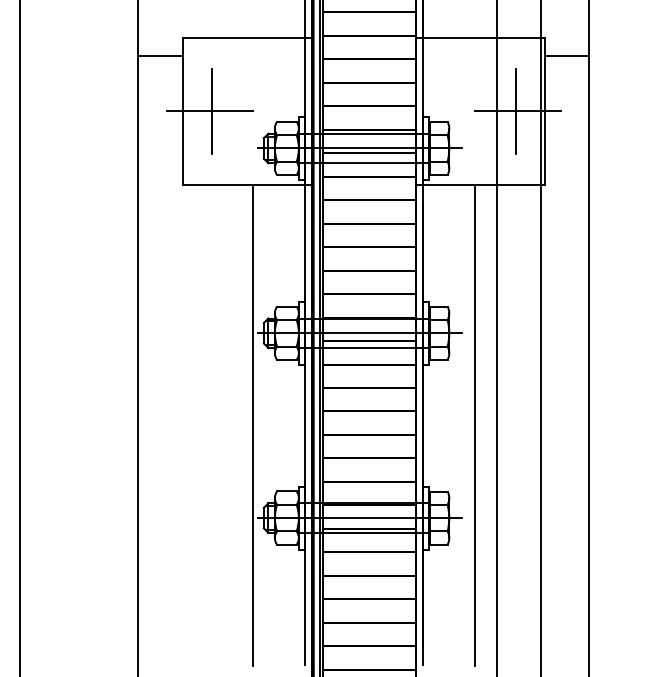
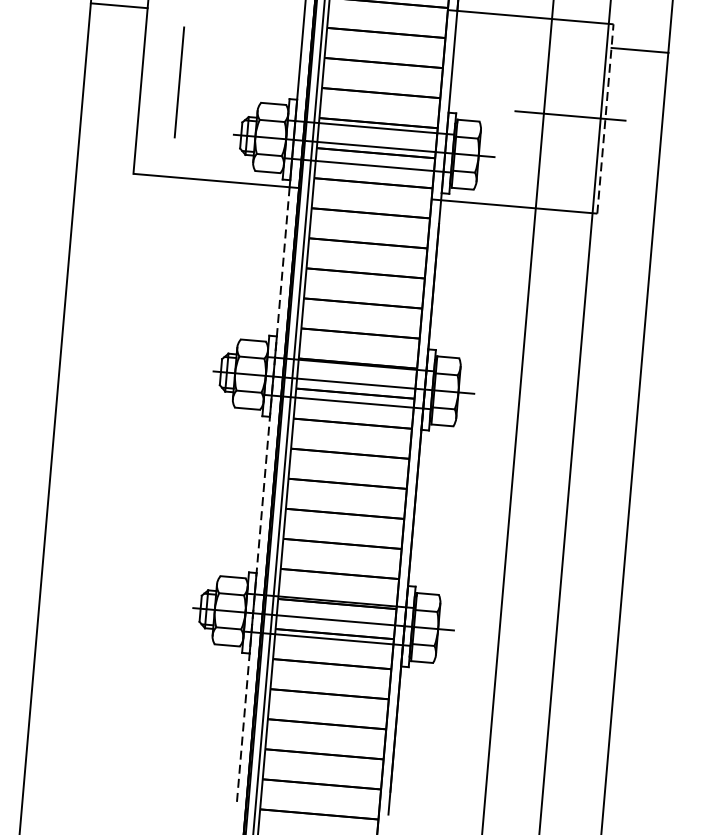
line: (210, 111) -> (177, 82), removed
line: (515, 111) -> (567, 115), removed
line: (545, 111) -> (605, 119), solid -> dashed
line: (253, 425) -> (197, 489), removed
line: (474, 425) -> (480, 513), removed
line: (304, 426) -> (262, 495), solid -> dashed

